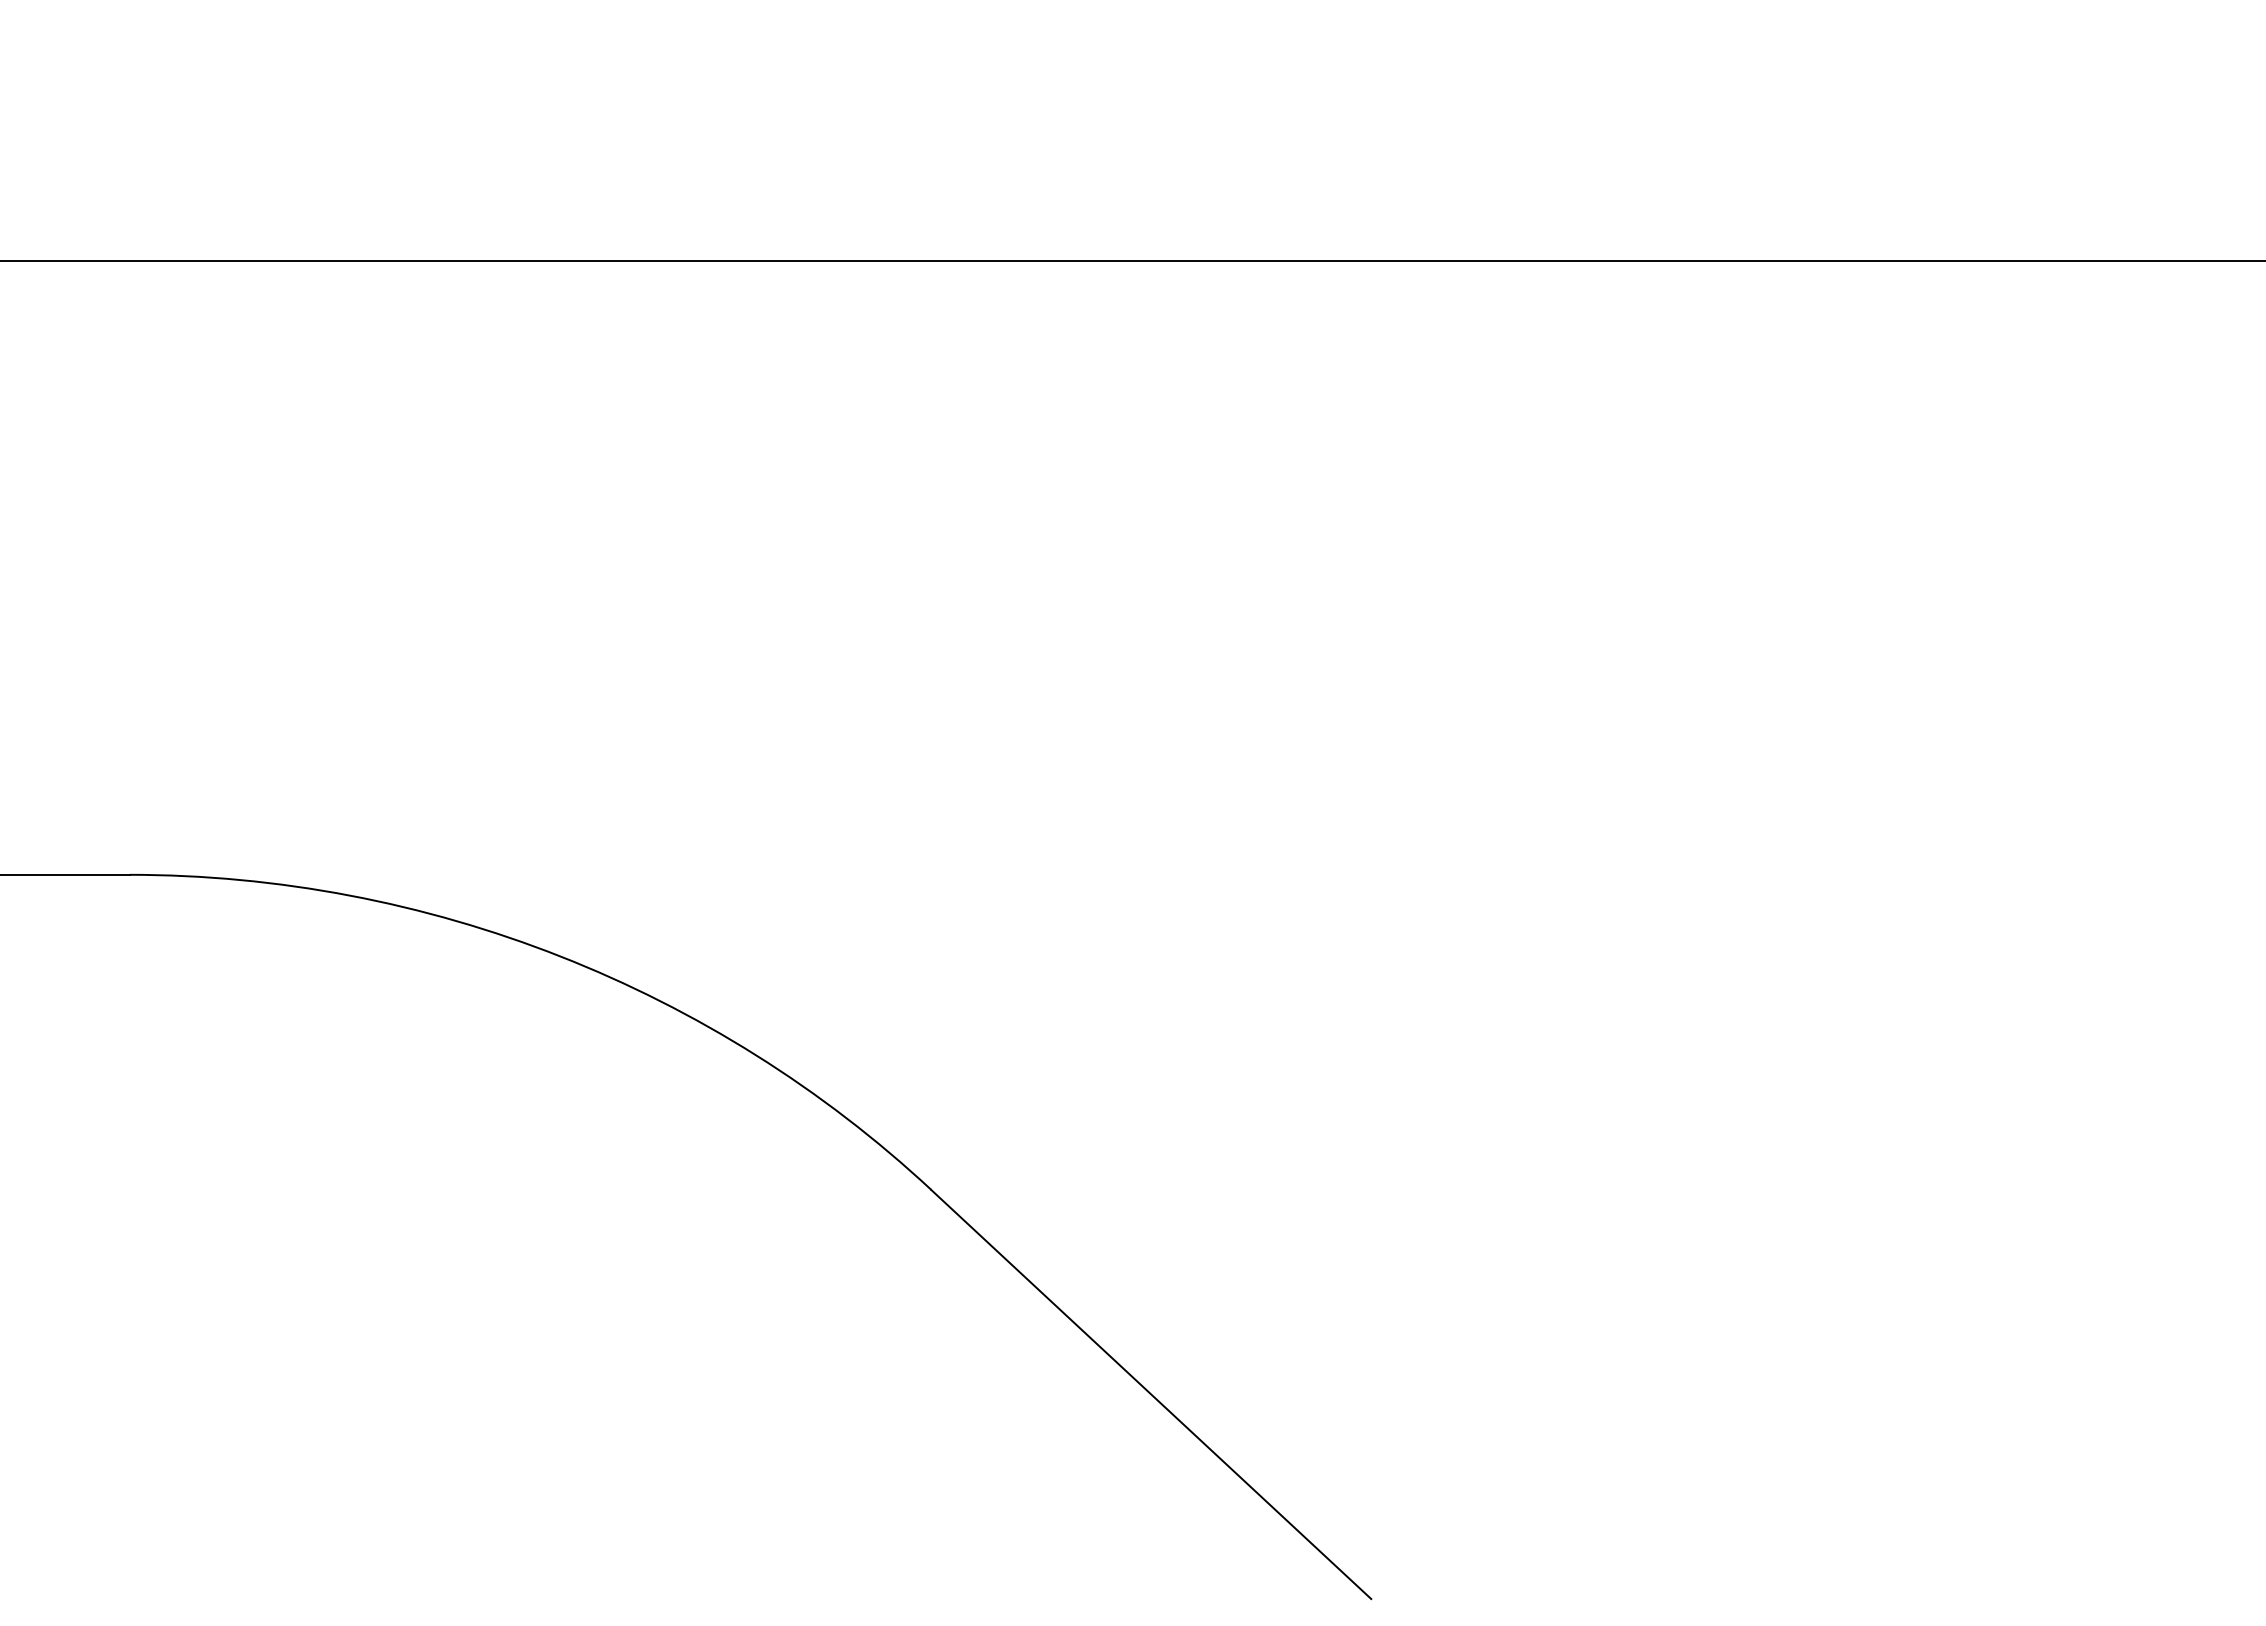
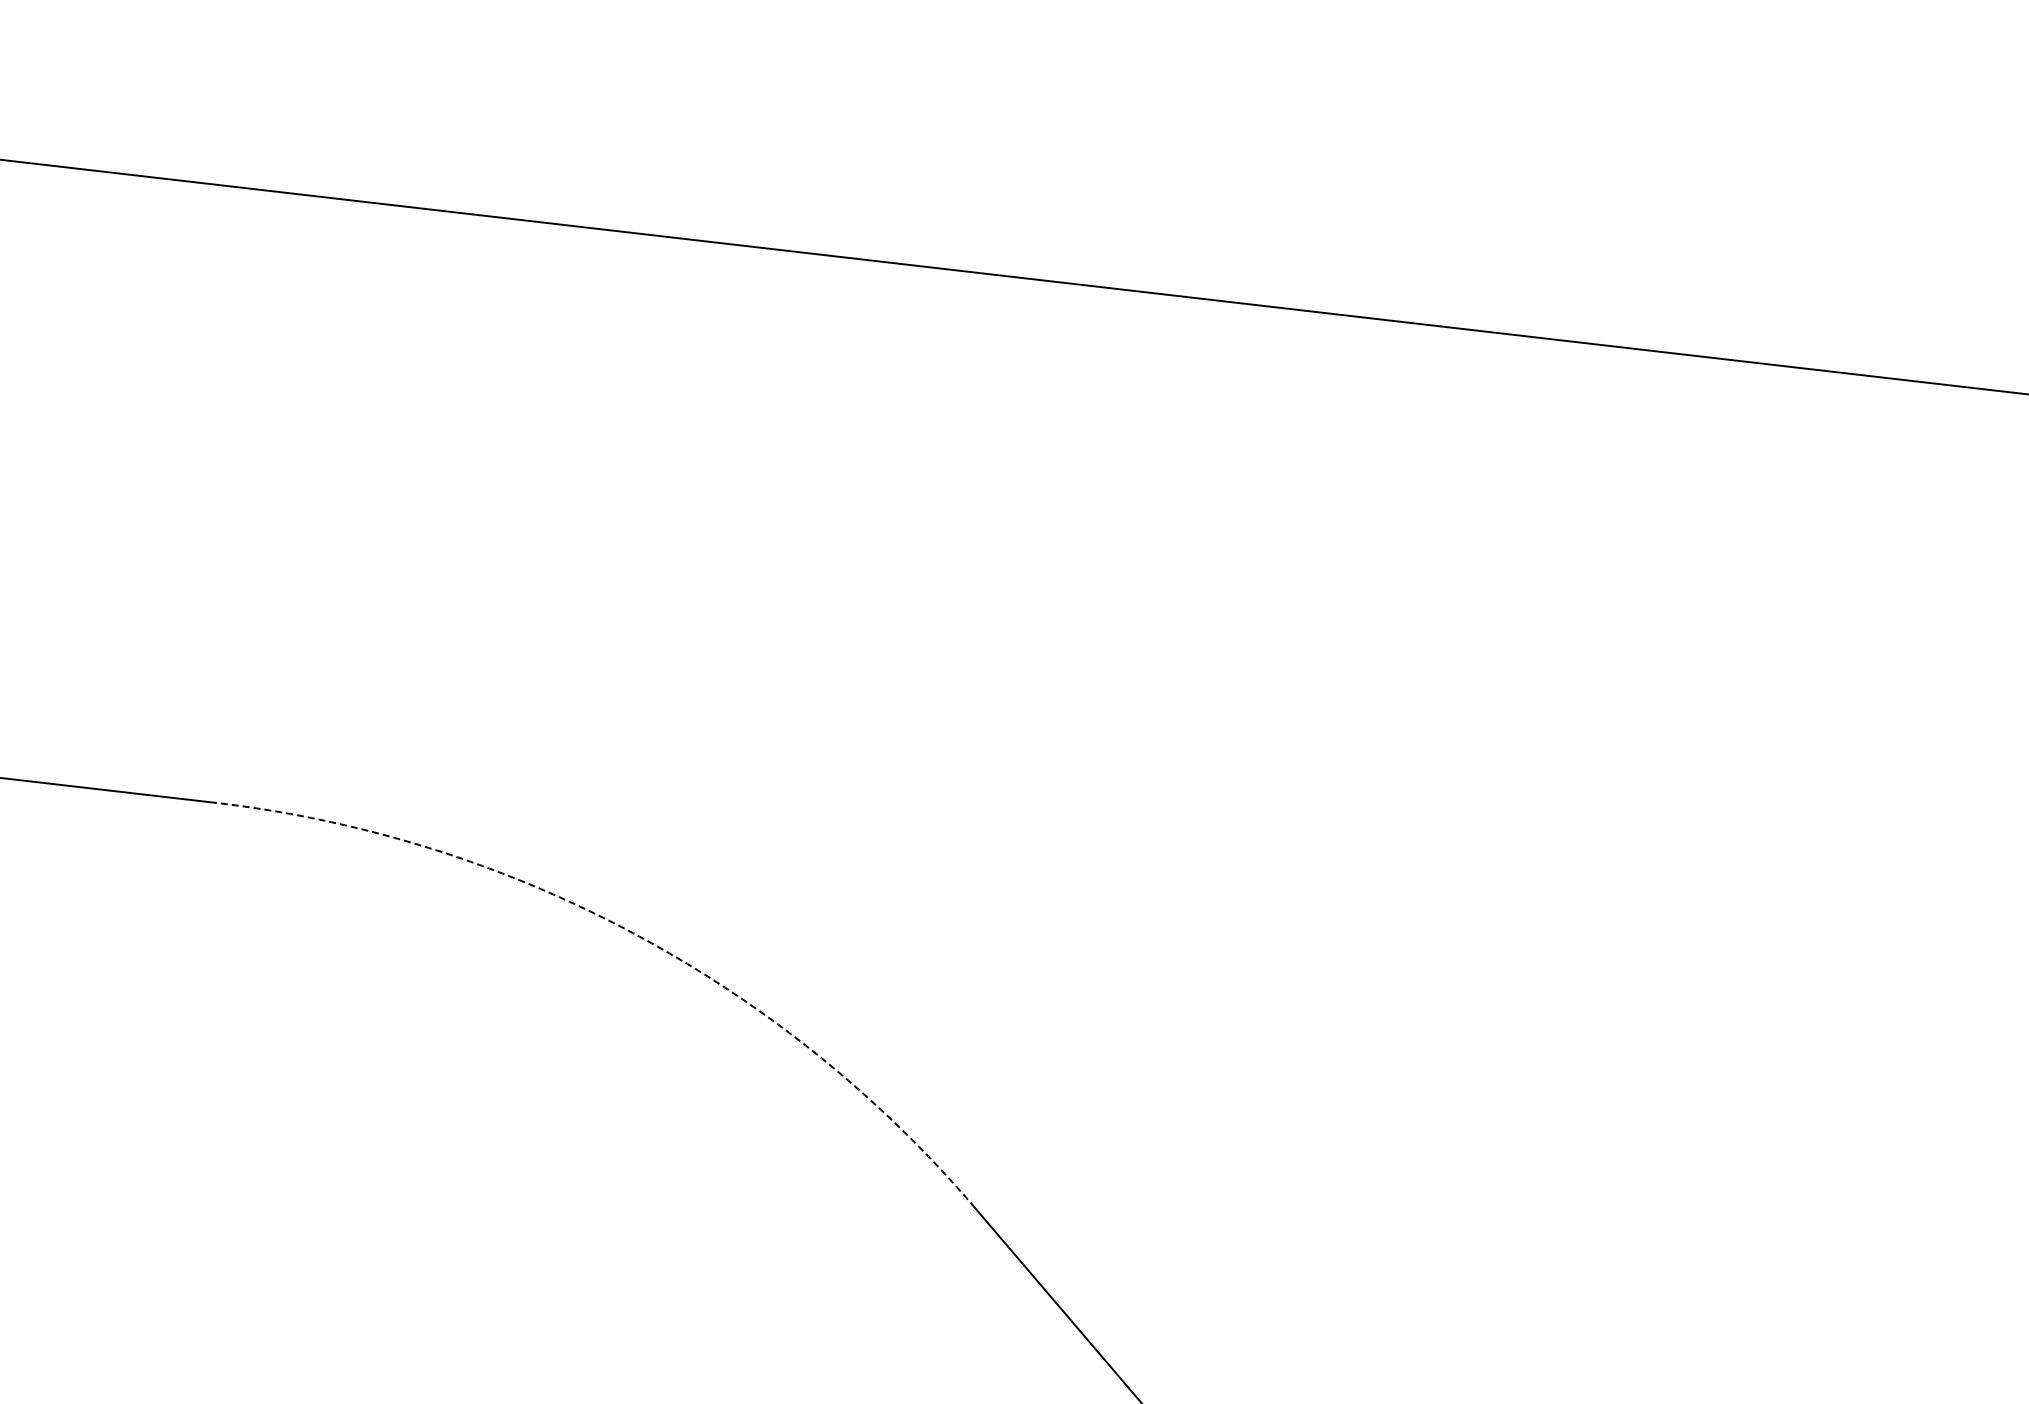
arc: (560, 956) -> (633, 933), solid -> dashed

